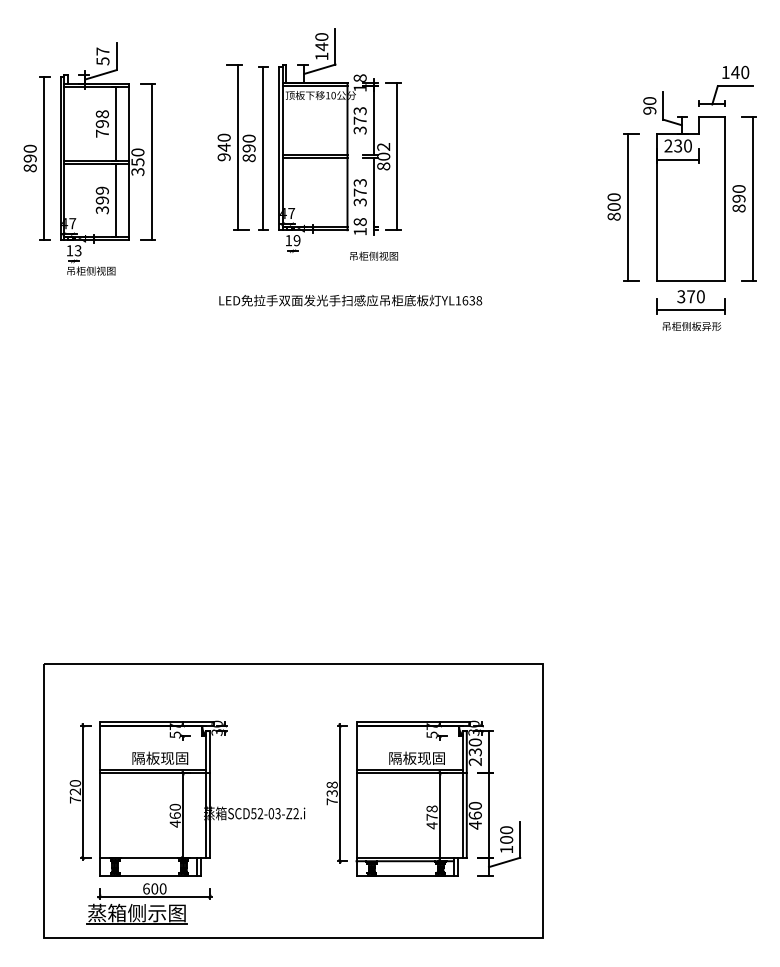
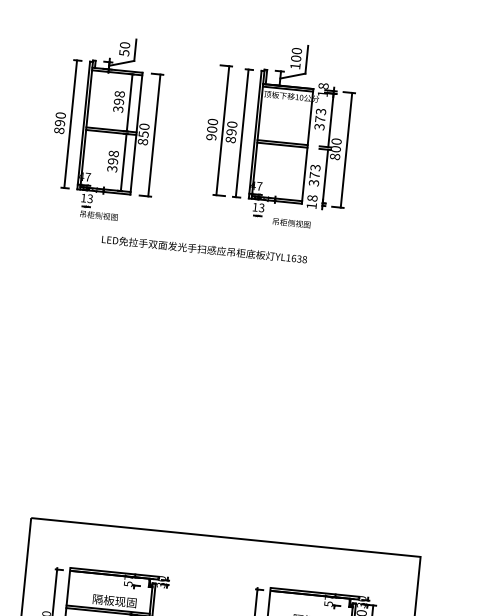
text: (321, 46) -> (295, 58), 140 -> 100
text: (102, 51) -> (124, 45), 57 -> 50
text: (101, 133) -> (117, 109), 798 -> 398
text: (383, 146) -> (336, 141), 802 -> 800
text: (223, 147) -> (211, 129), 940 -> 900
text: (137, 172) -> (142, 142), 350 -> 850
text: (101, 190) -> (113, 153), 399 -> 398
text: (296, 240) -> (261, 207), 19 -> 13
text: (373, 255) -> (291, 222), moved
text: (350, 300) -> (204, 249), moved

